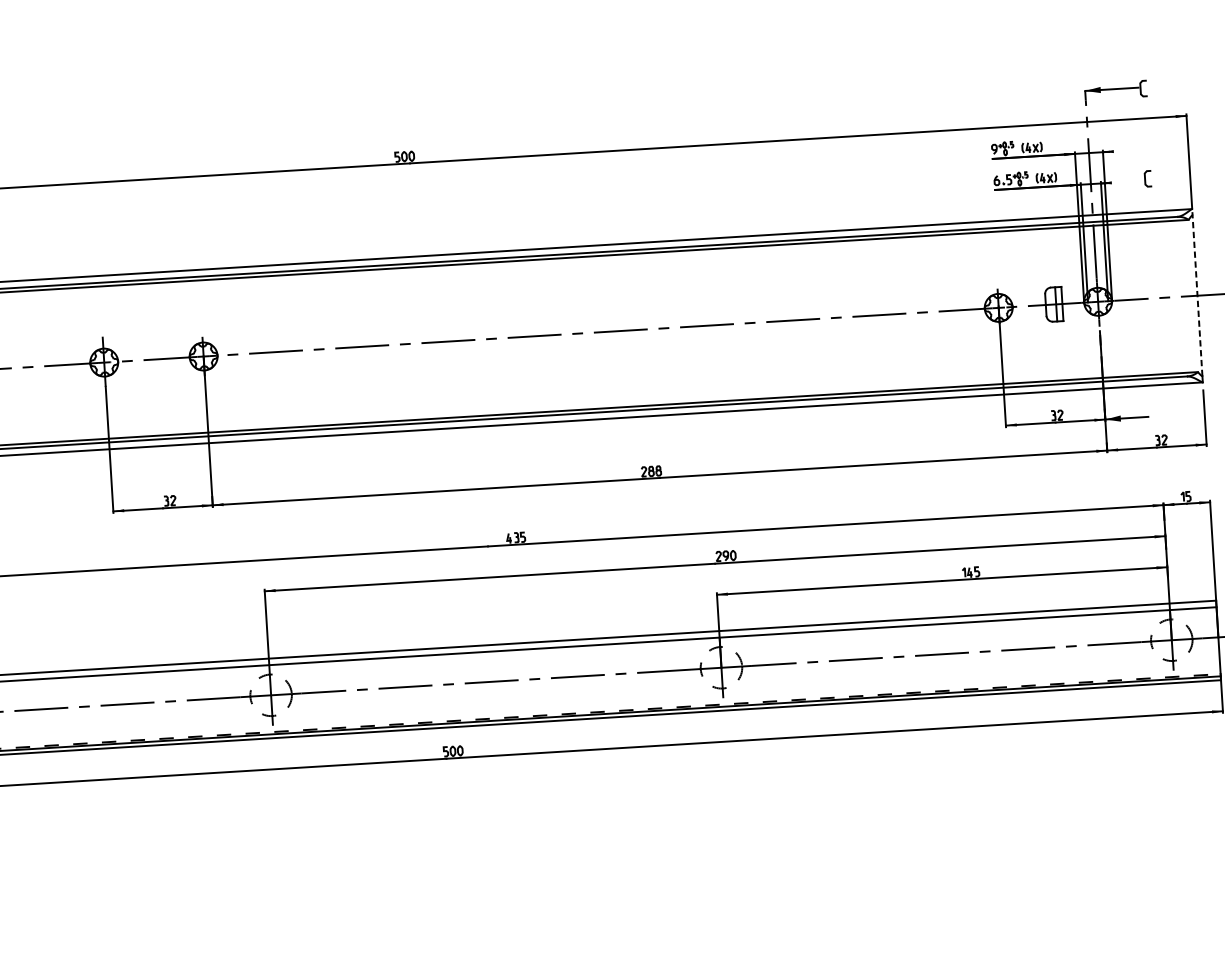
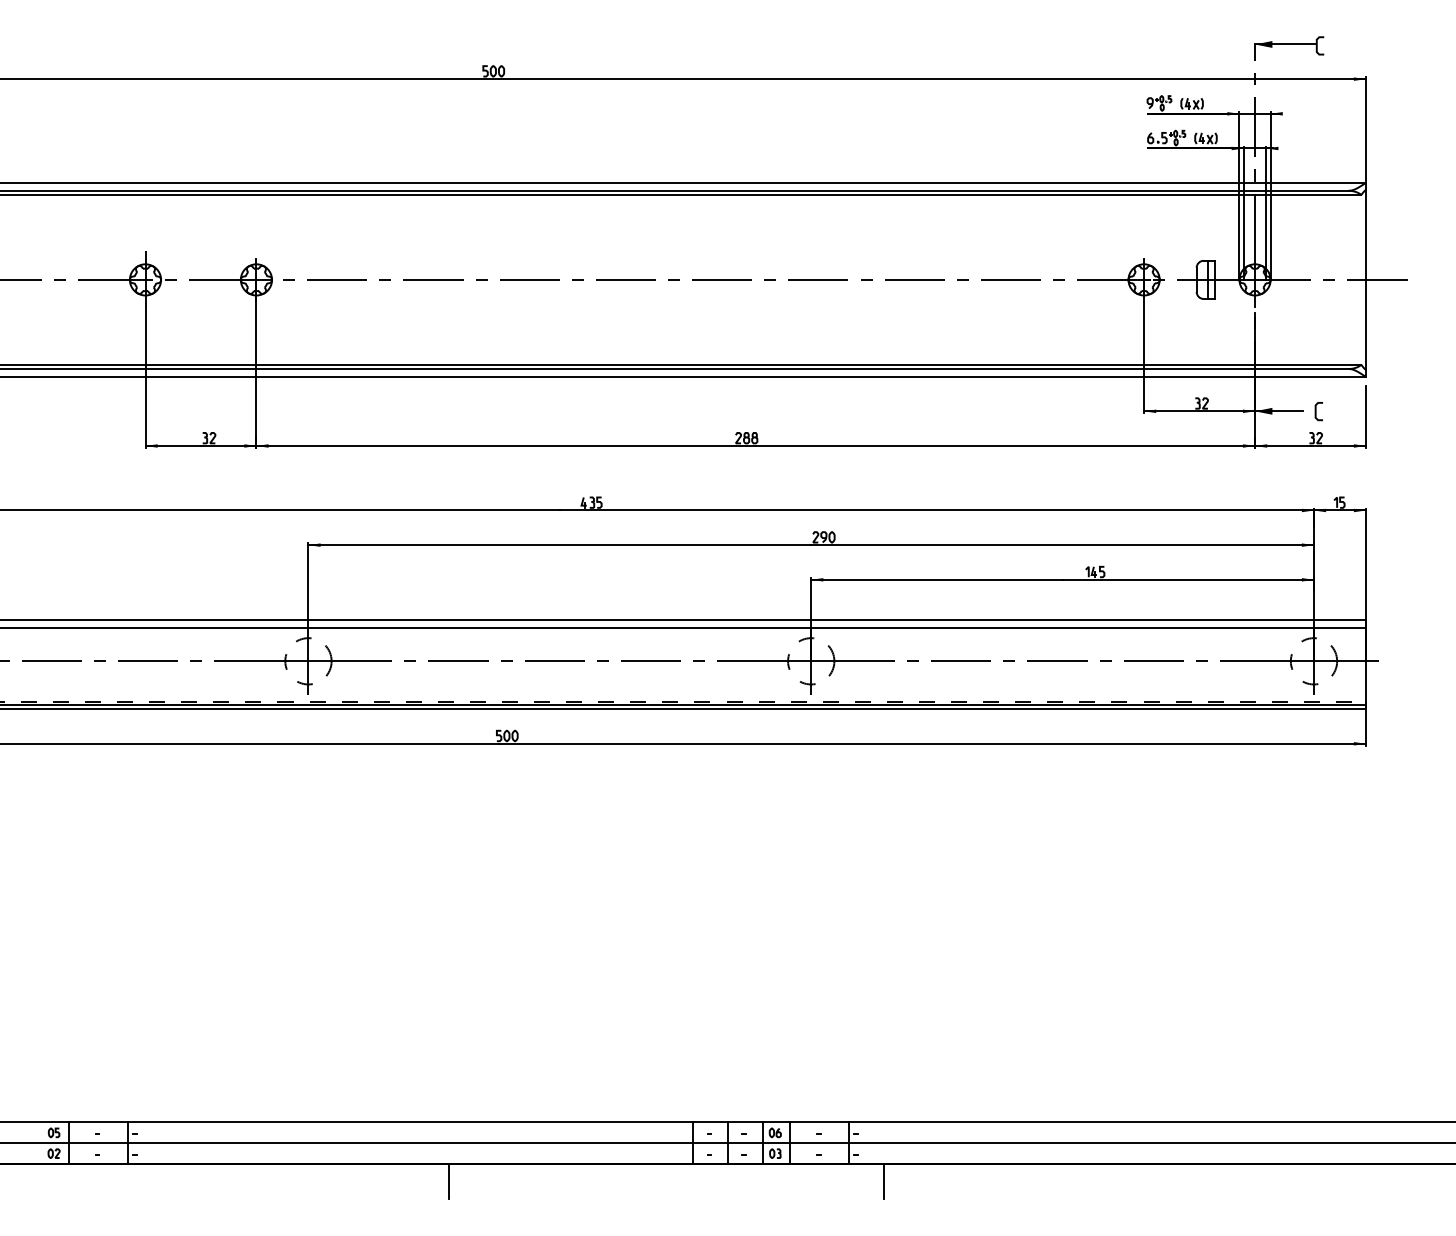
curve: (1145, 178) -> (1316, 411), moved
line: (1197, 291) -> (1366, 275), dashed -> solid

